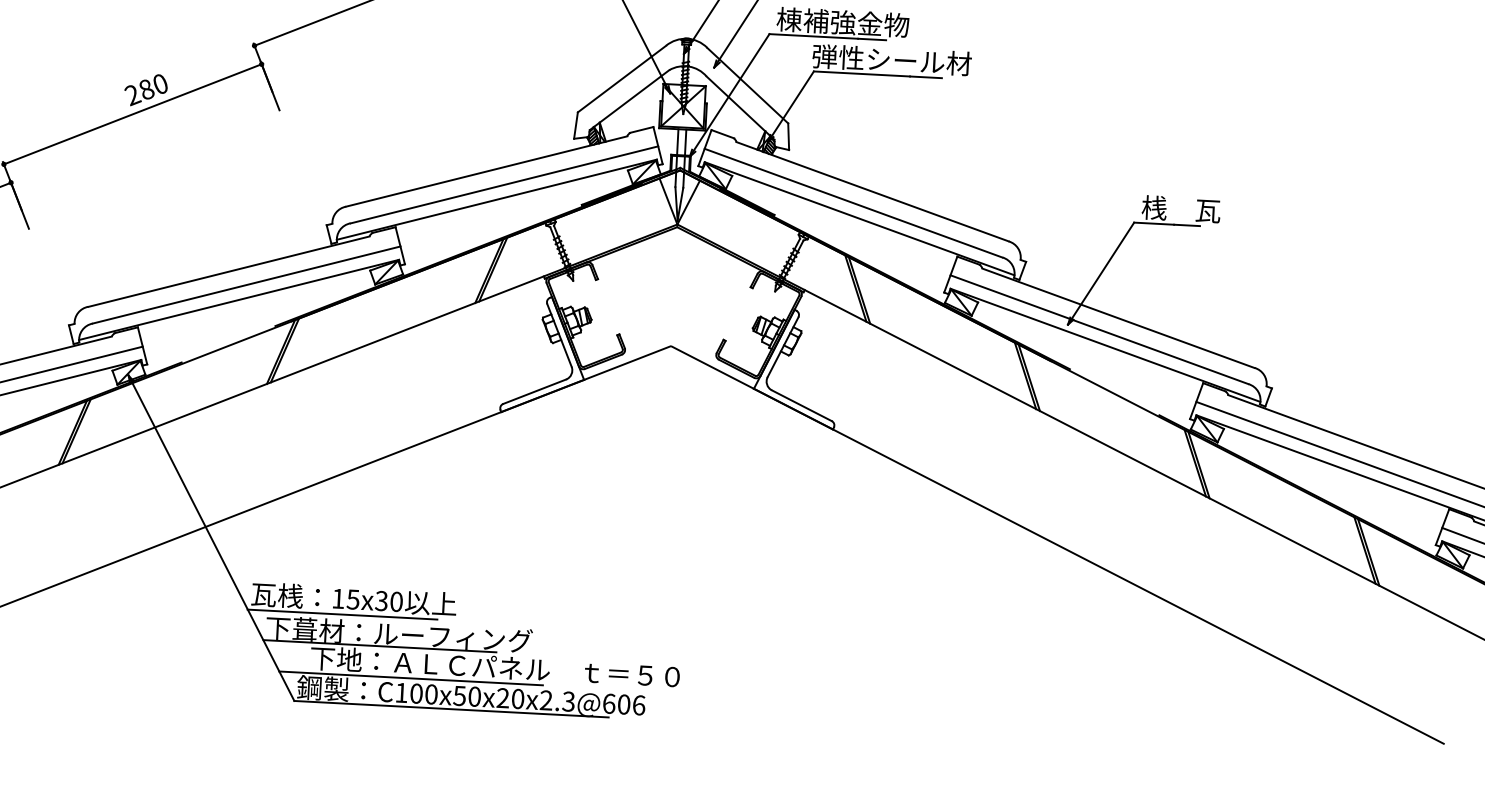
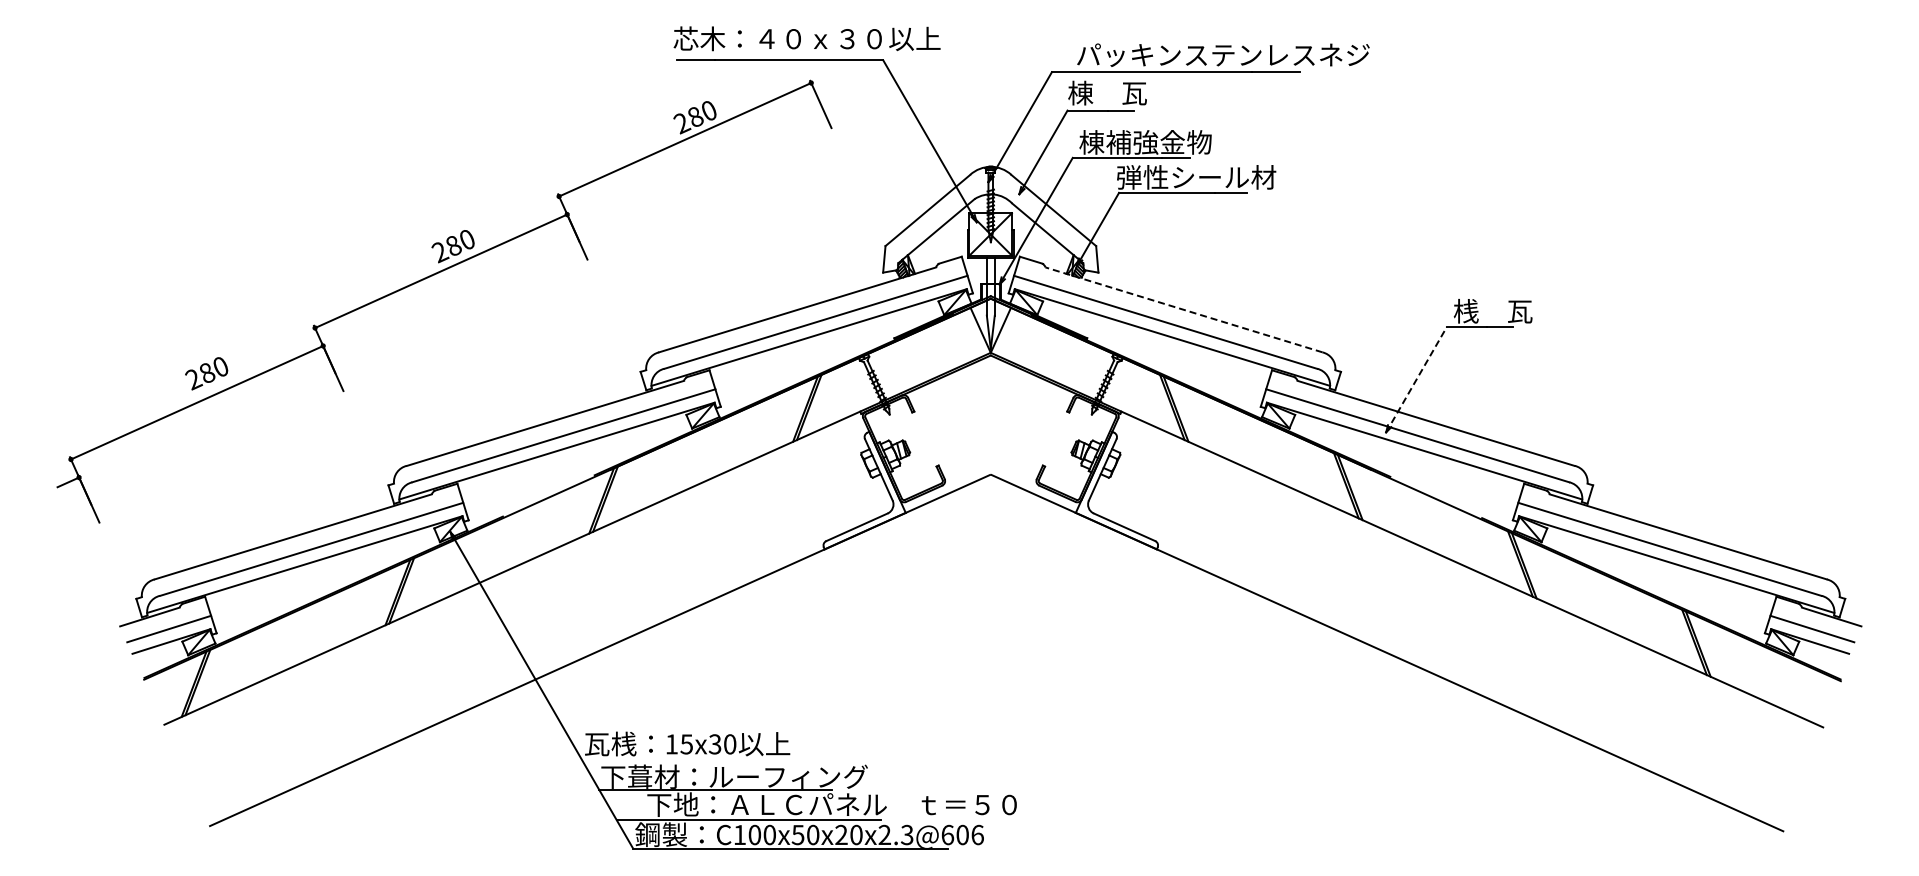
line: (872, 191) -> (1183, 309), solid -> dashed
line: (1101, 273) -> (1416, 379), solid -> dashed
line: (342, 614) -> (676, 759), removed

